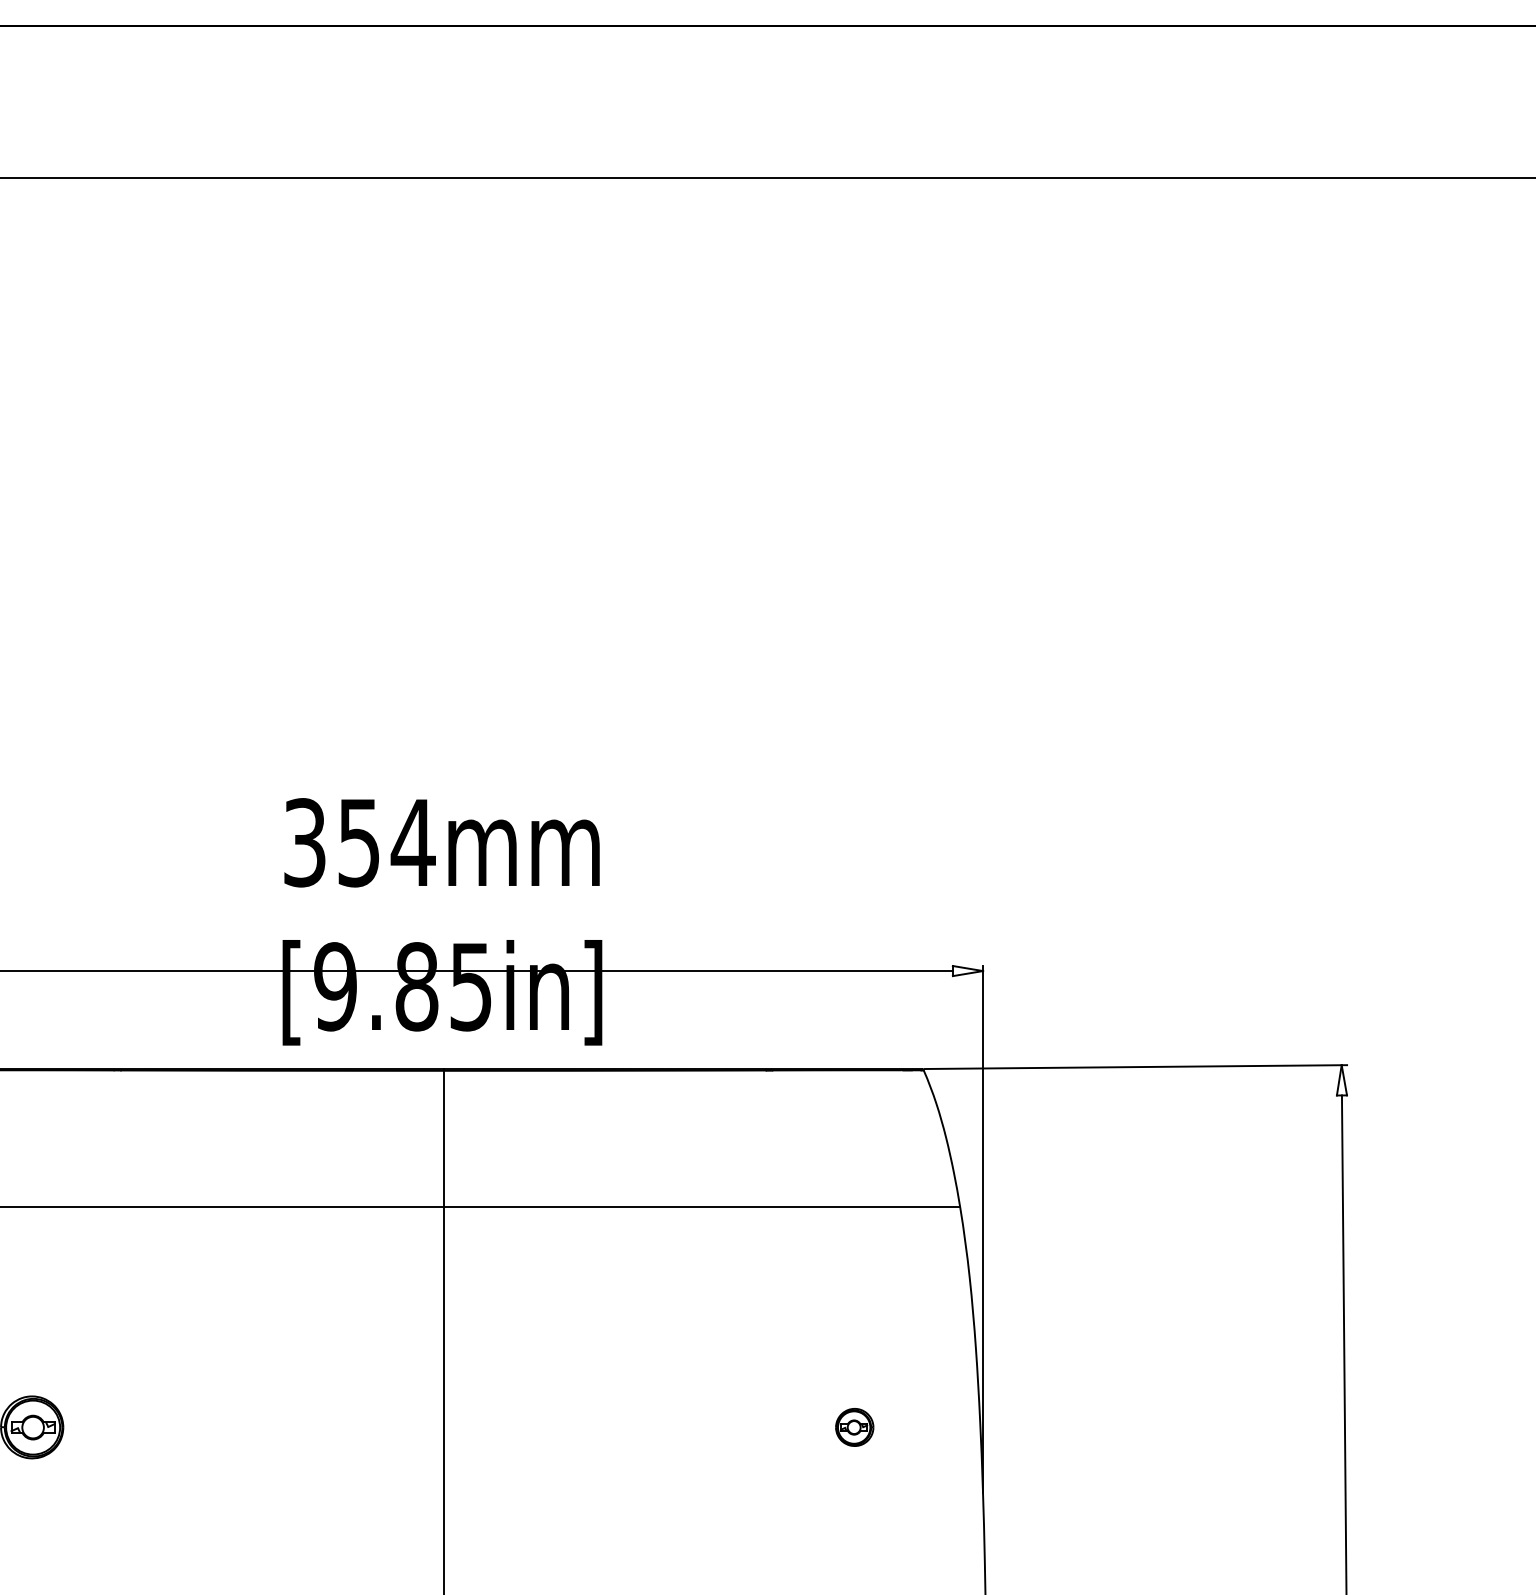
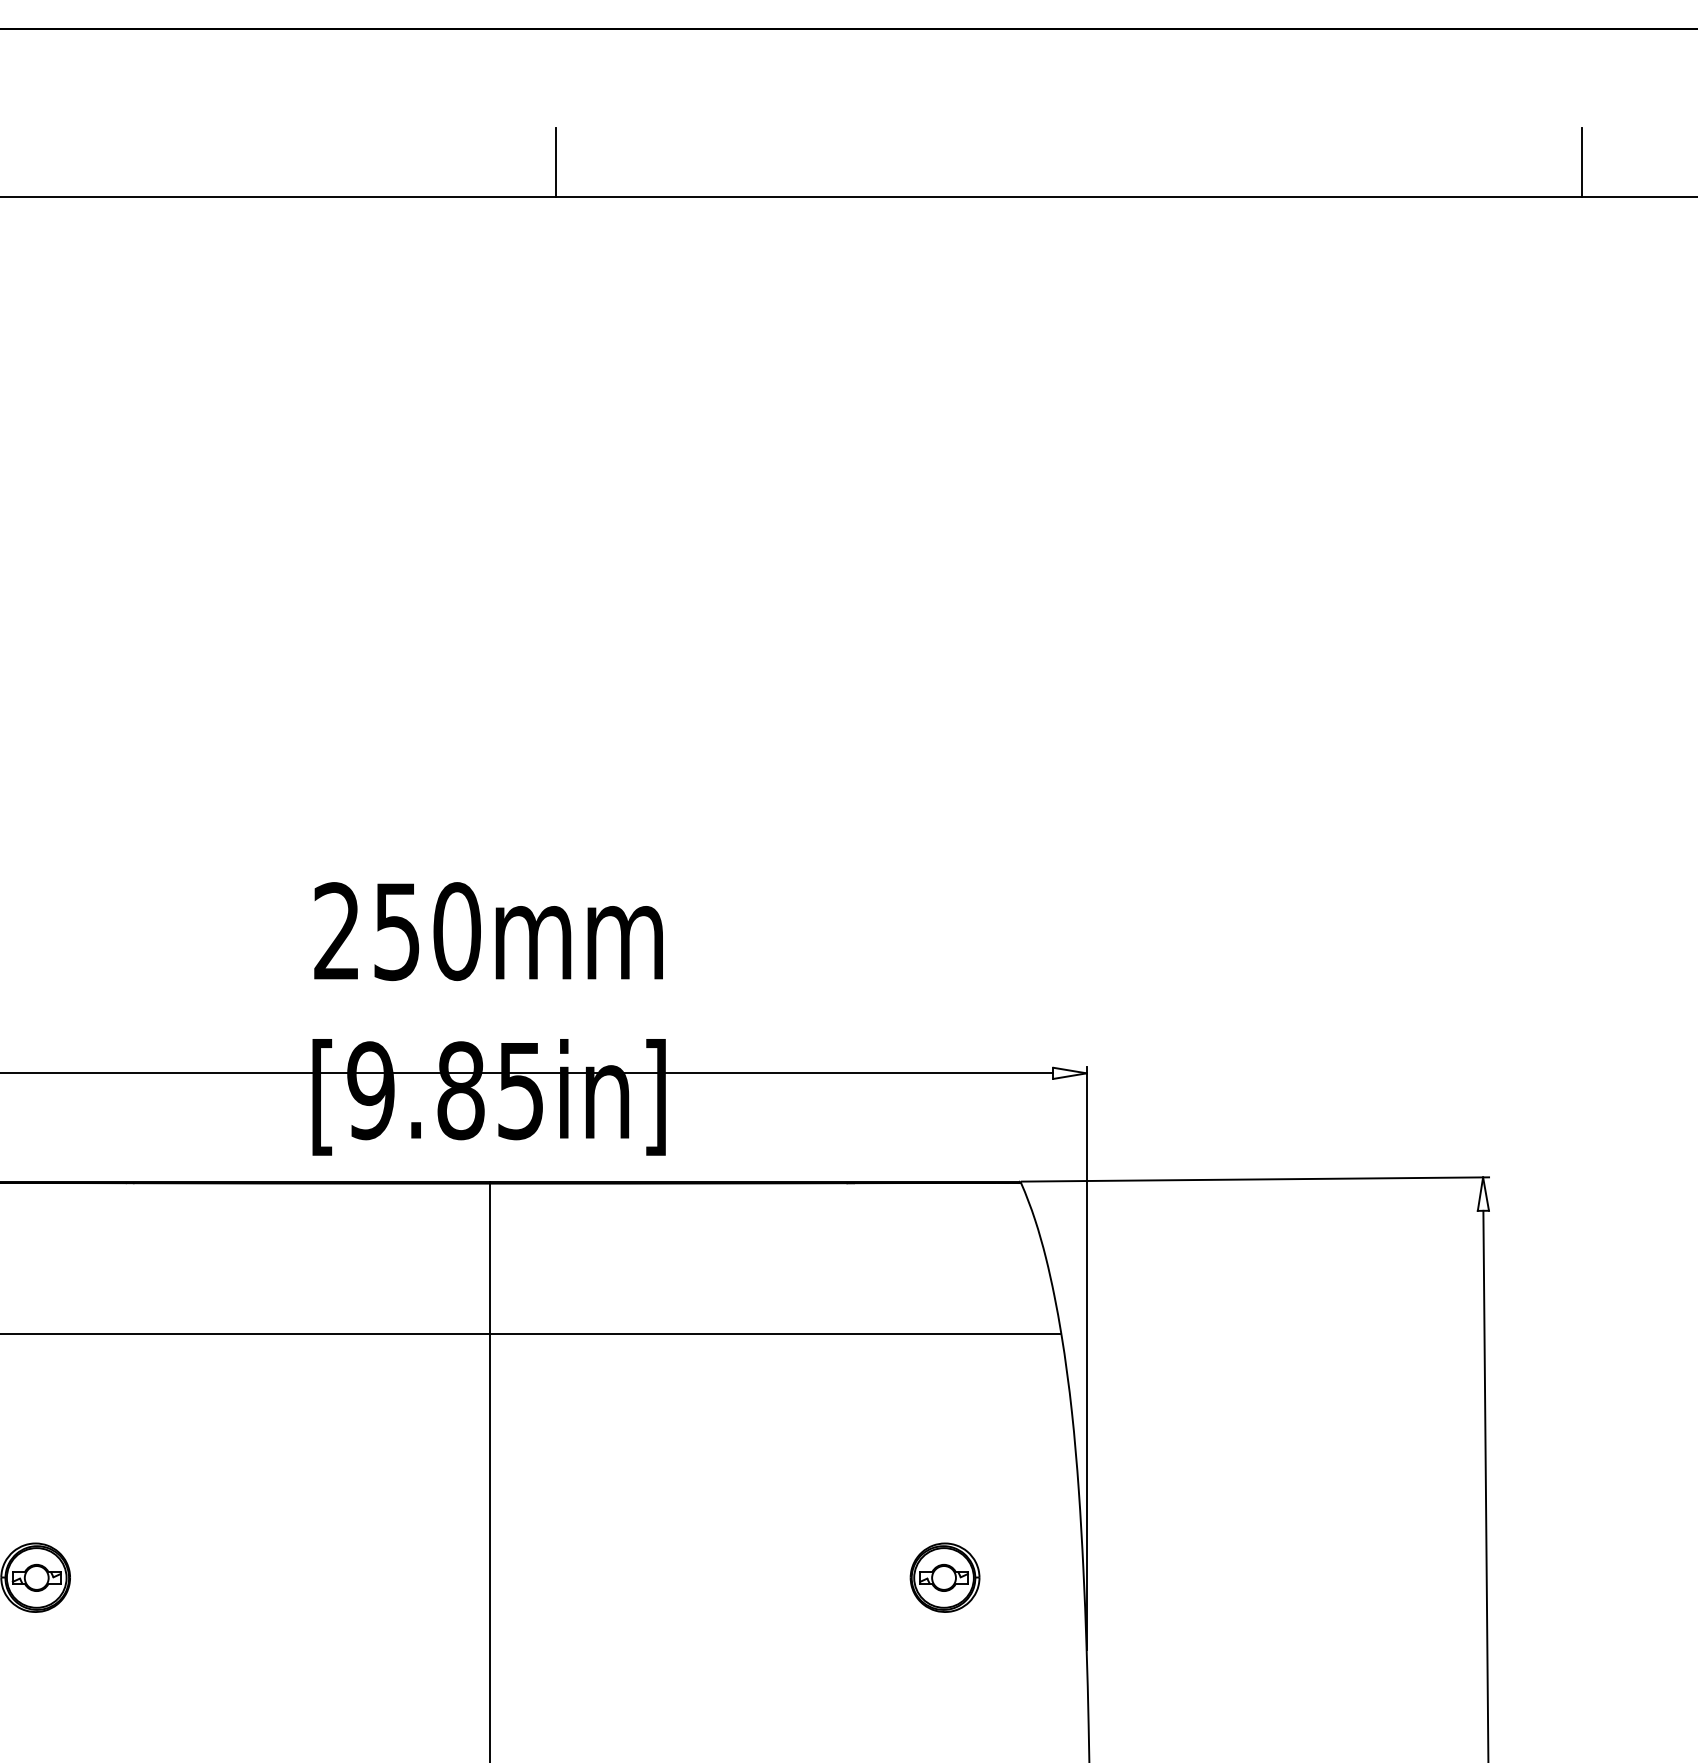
line: (503, 146) -> (556, 161), added
line: (1431, 146) -> (1582, 161), added
text: (359, 842) -> (397, 931), 354mm -> 250mm
part: (854, 1427) -> (944, 1577), size x1.67

